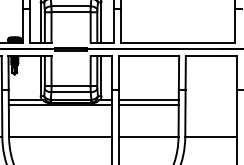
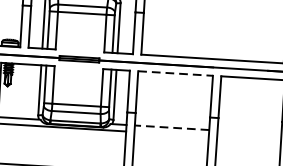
line: (149, 56) -> (176, 74), solid -> dashed
line: (148, 99) -> (171, 127), solid -> dashed
line: (148, 105) -> (171, 134), removed

